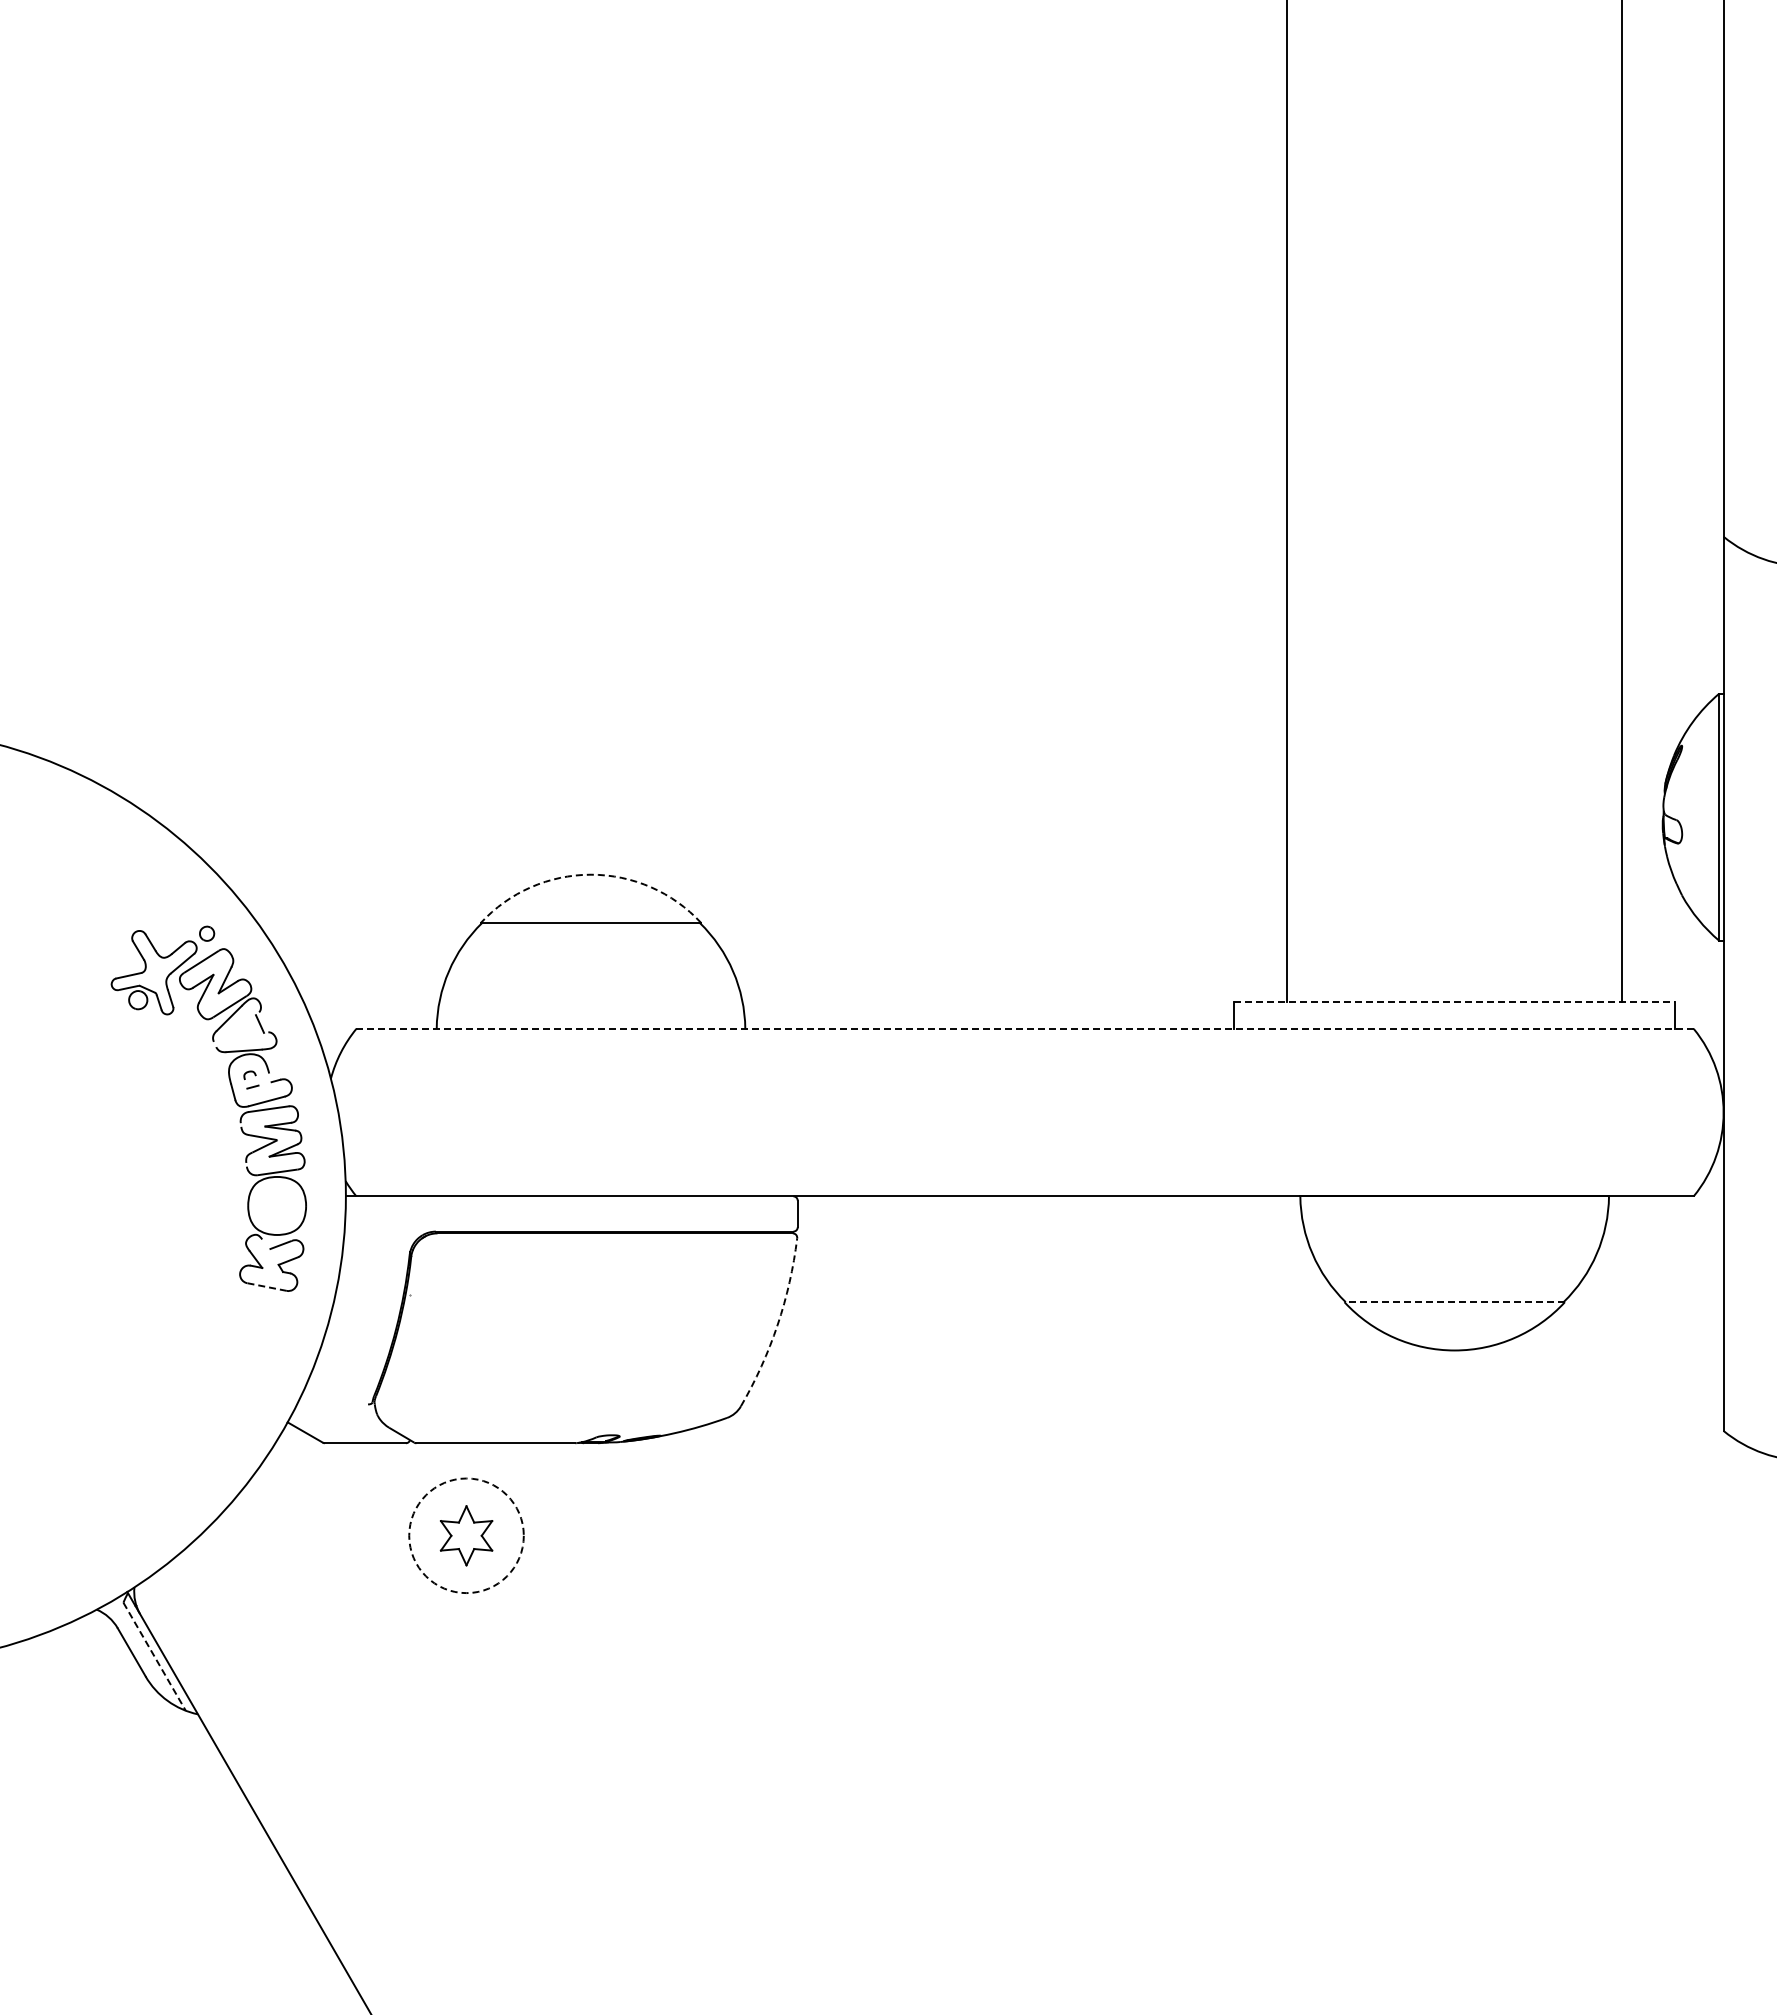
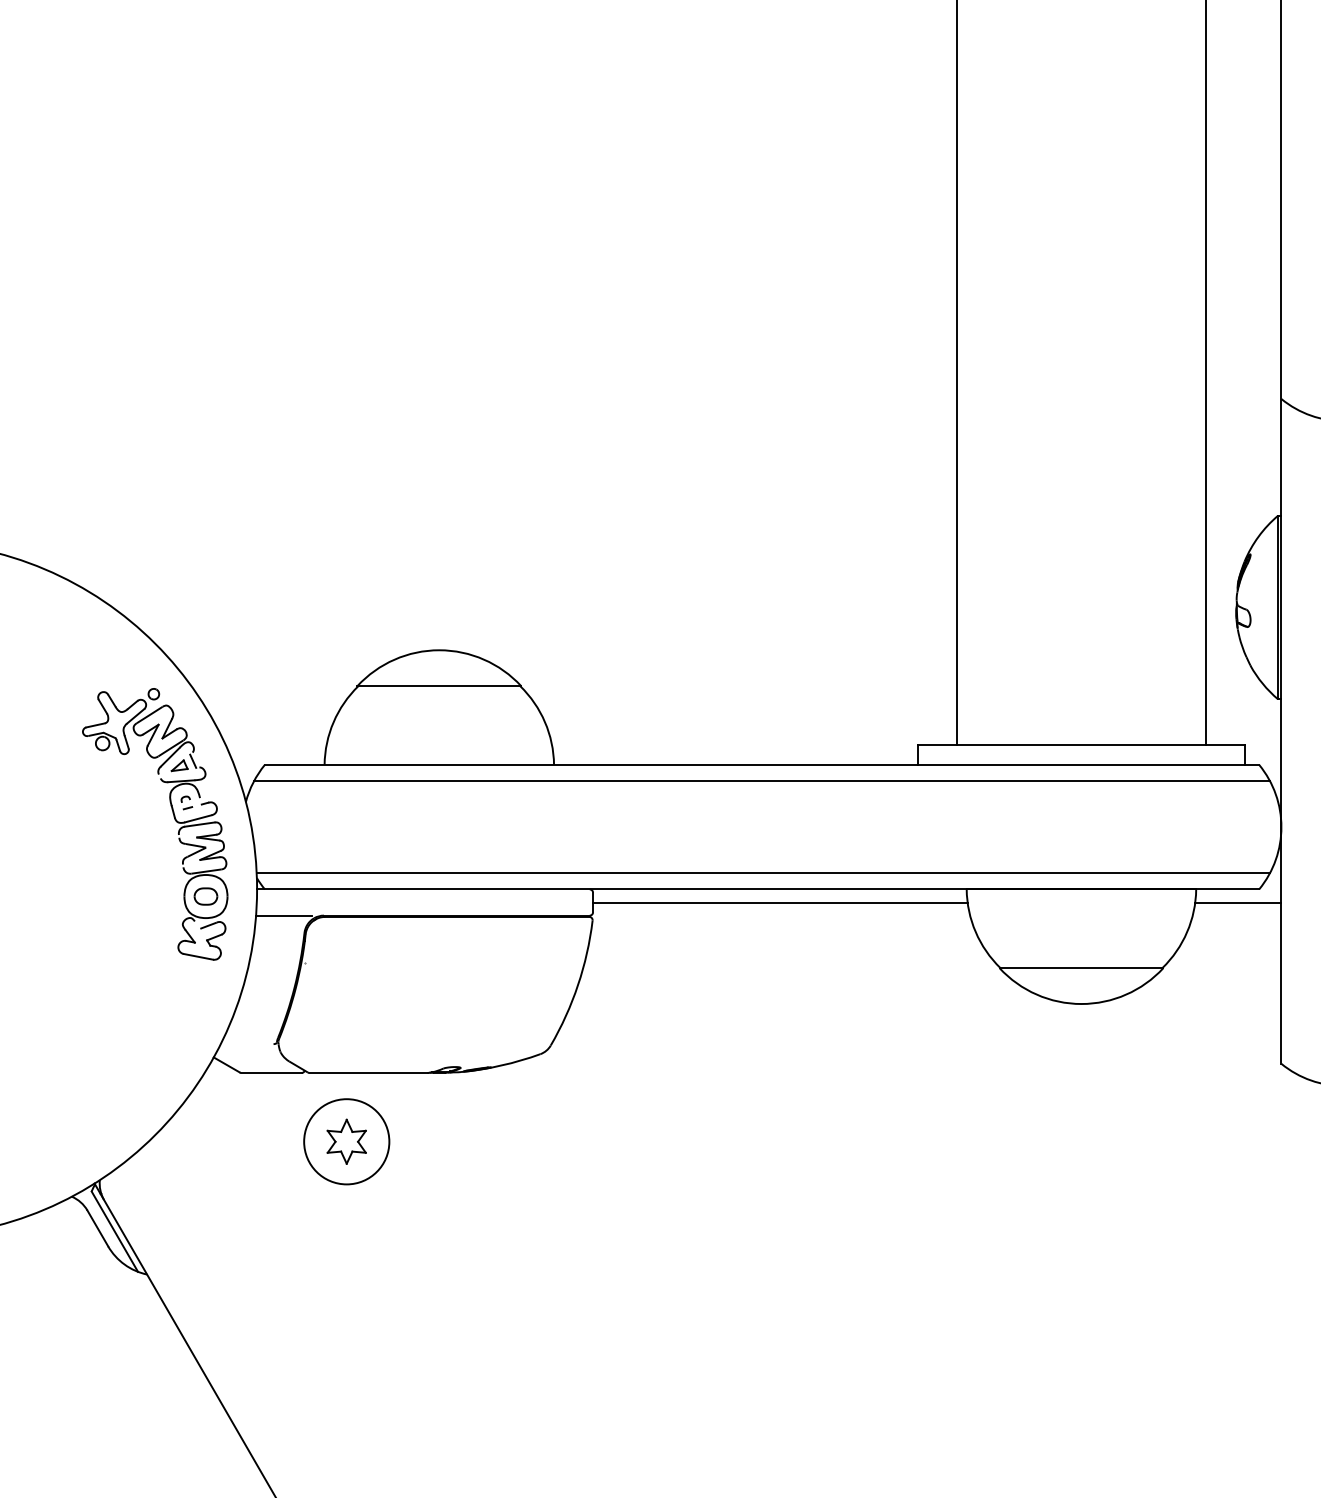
arc: (591, 874) -> (439, 650), dashed -> solid
line: (1455, 1002) -> (1082, 745), dashed -> solid
line: (1025, 1028) -> (762, 764), dashed -> solid
part: (241, 1029) -> (179, 765), added
line: (1024, 1050) -> (761, 780), added
line: (1026, 1174) -> (763, 873), added
part: (277, 1205) -> (206, 896), added
line: (1049, 1214) -> (780, 902), added
line: (1665, 1214) -> (1238, 902), added
line: (382, 1231) -> (284, 915), added
line: (266, 1286) -> (198, 956), dashed -> solid
line: (1454, 1302) -> (1081, 968), dashed -> solid
arc: (777, 1325) -> (577, 985), dashed -> solid
circle: (466, 1535) -> (346, 1141), dashed -> solid
line: (154, 1657) -> (114, 1232), dashed -> solid

